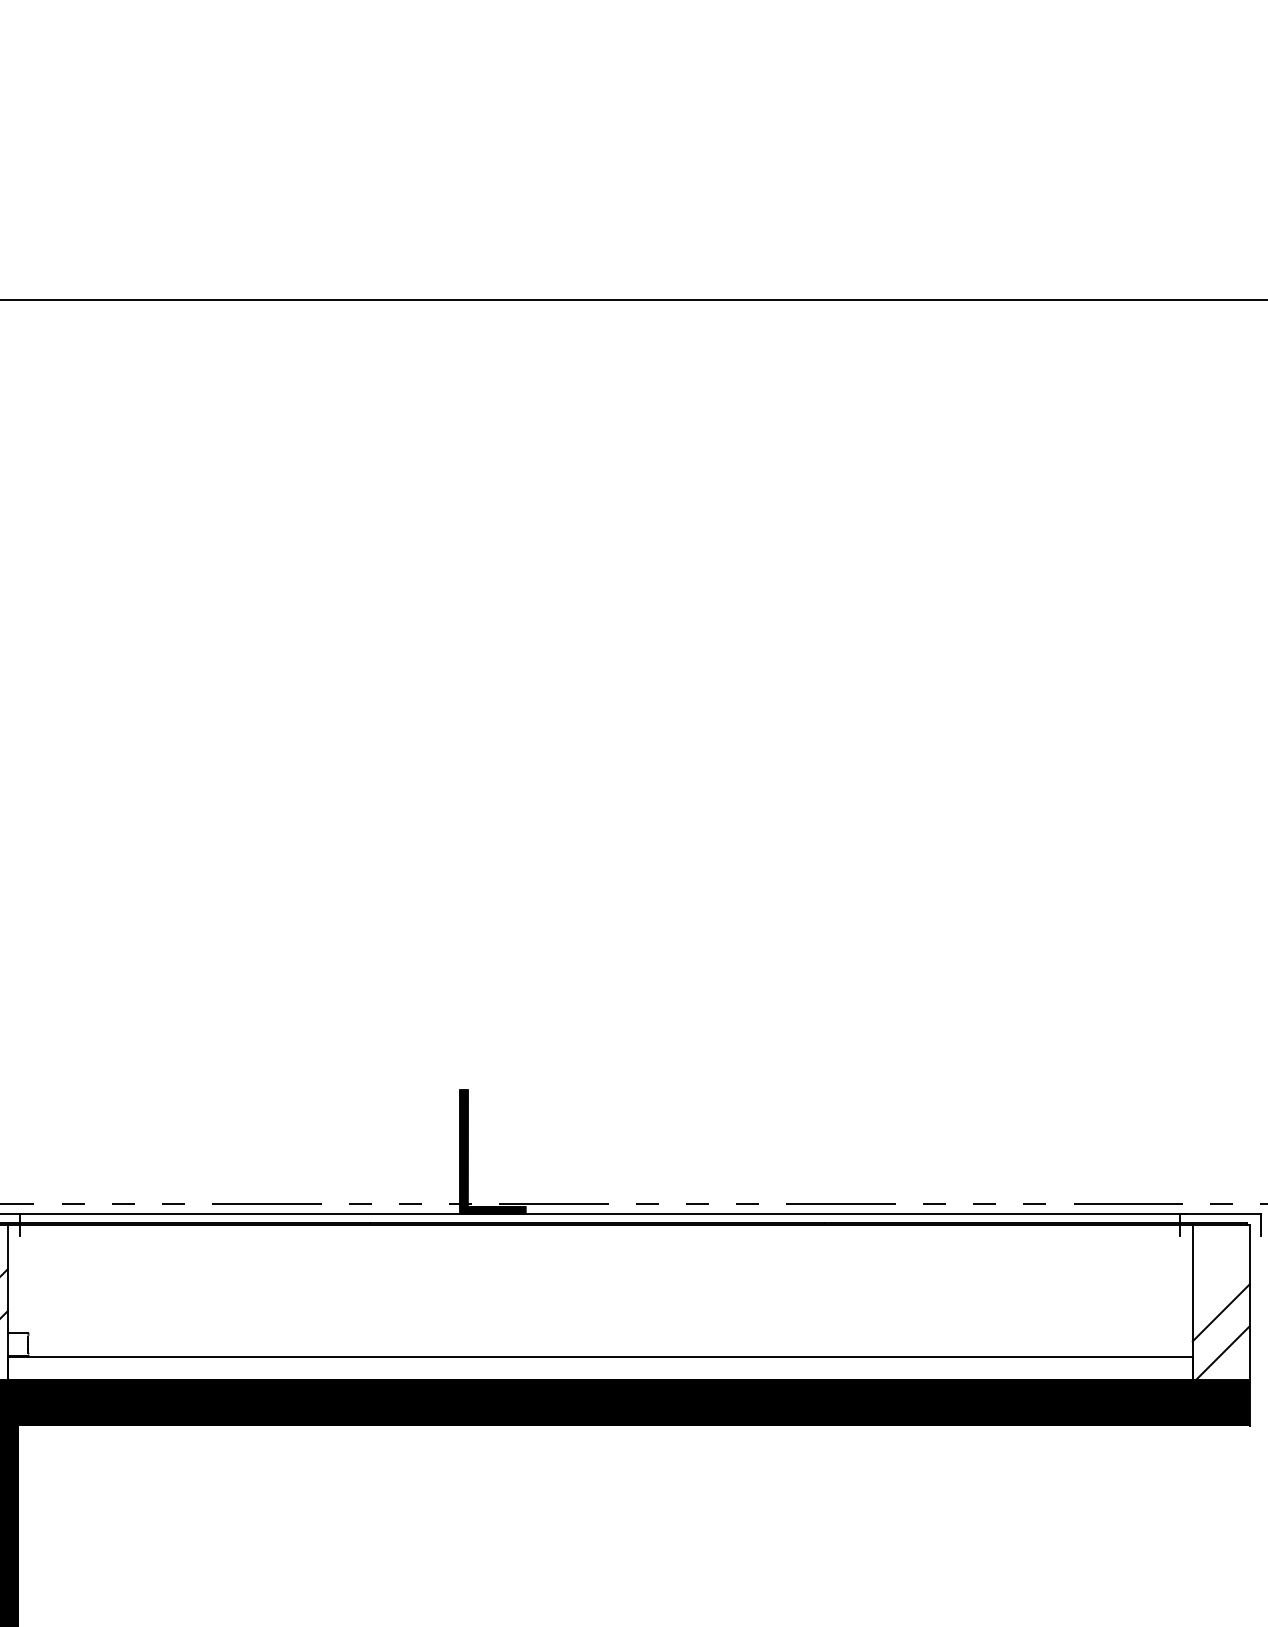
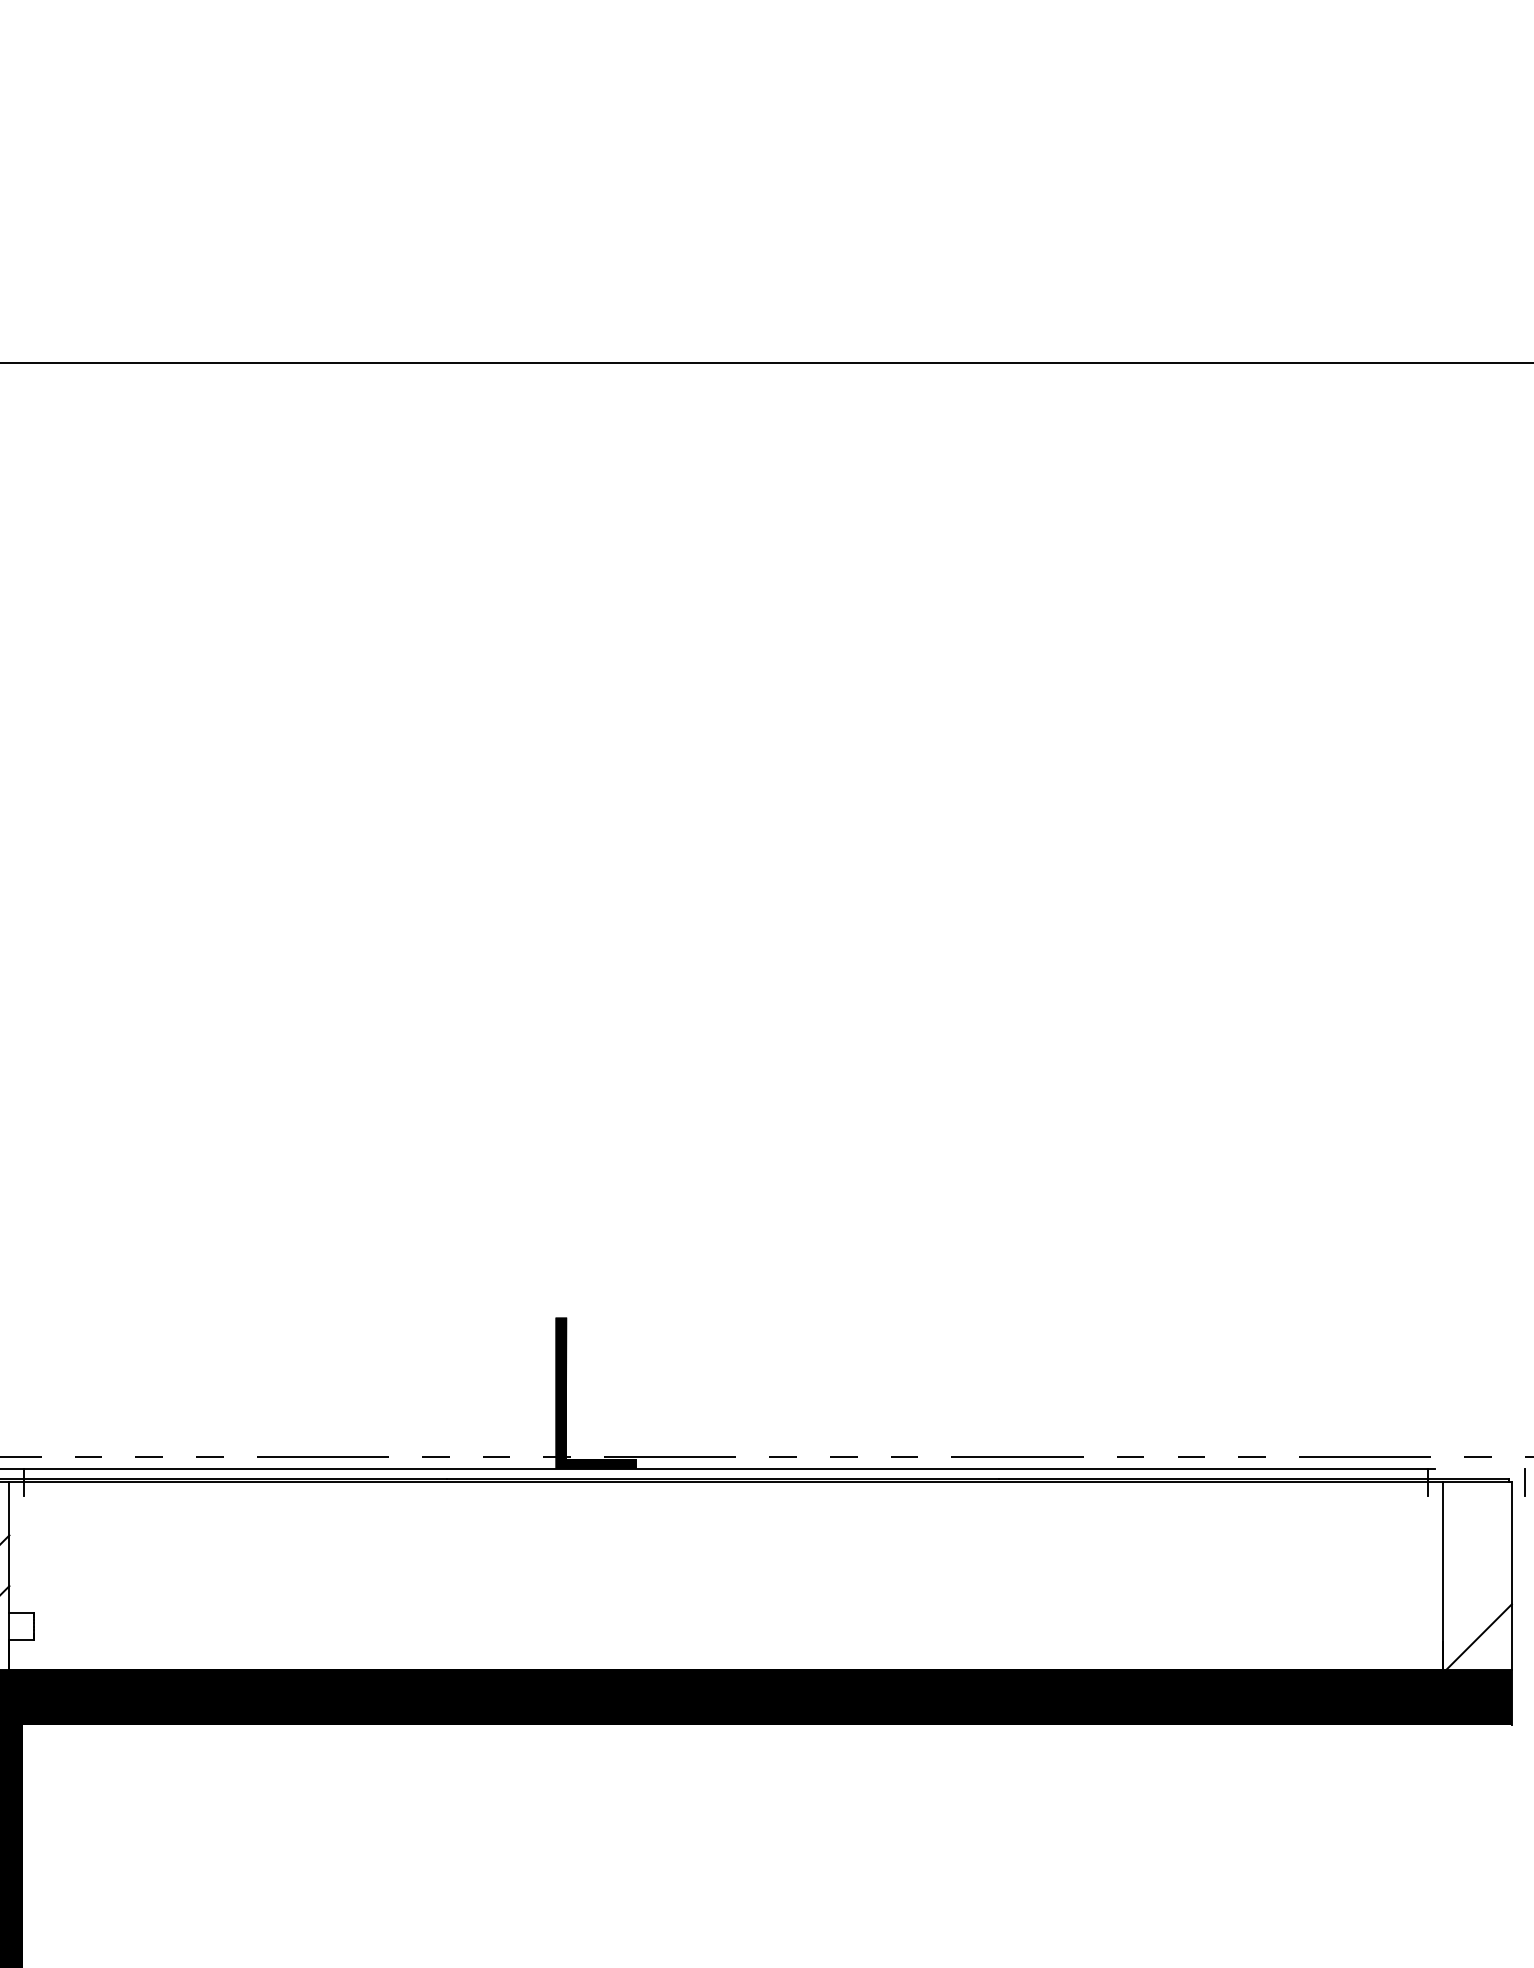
line: (1220, 1214) -> (1476, 1469), removed
line: (1220, 1312) -> (1476, 1587), removed
line: (599, 1357) -> (725, 1642), removed

